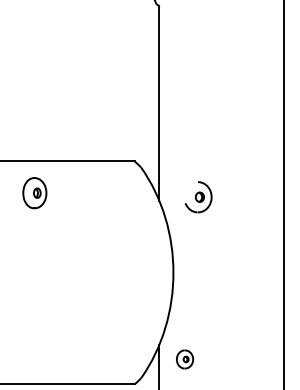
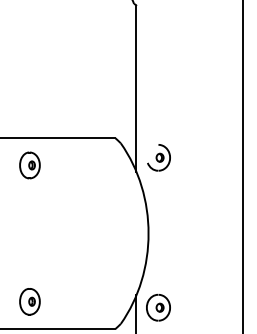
part: (198, 197) -> (158, 158), moved
part: (34, 352) -> (29, 301), added
part: (184, 359) -> (158, 307), size x1.67

